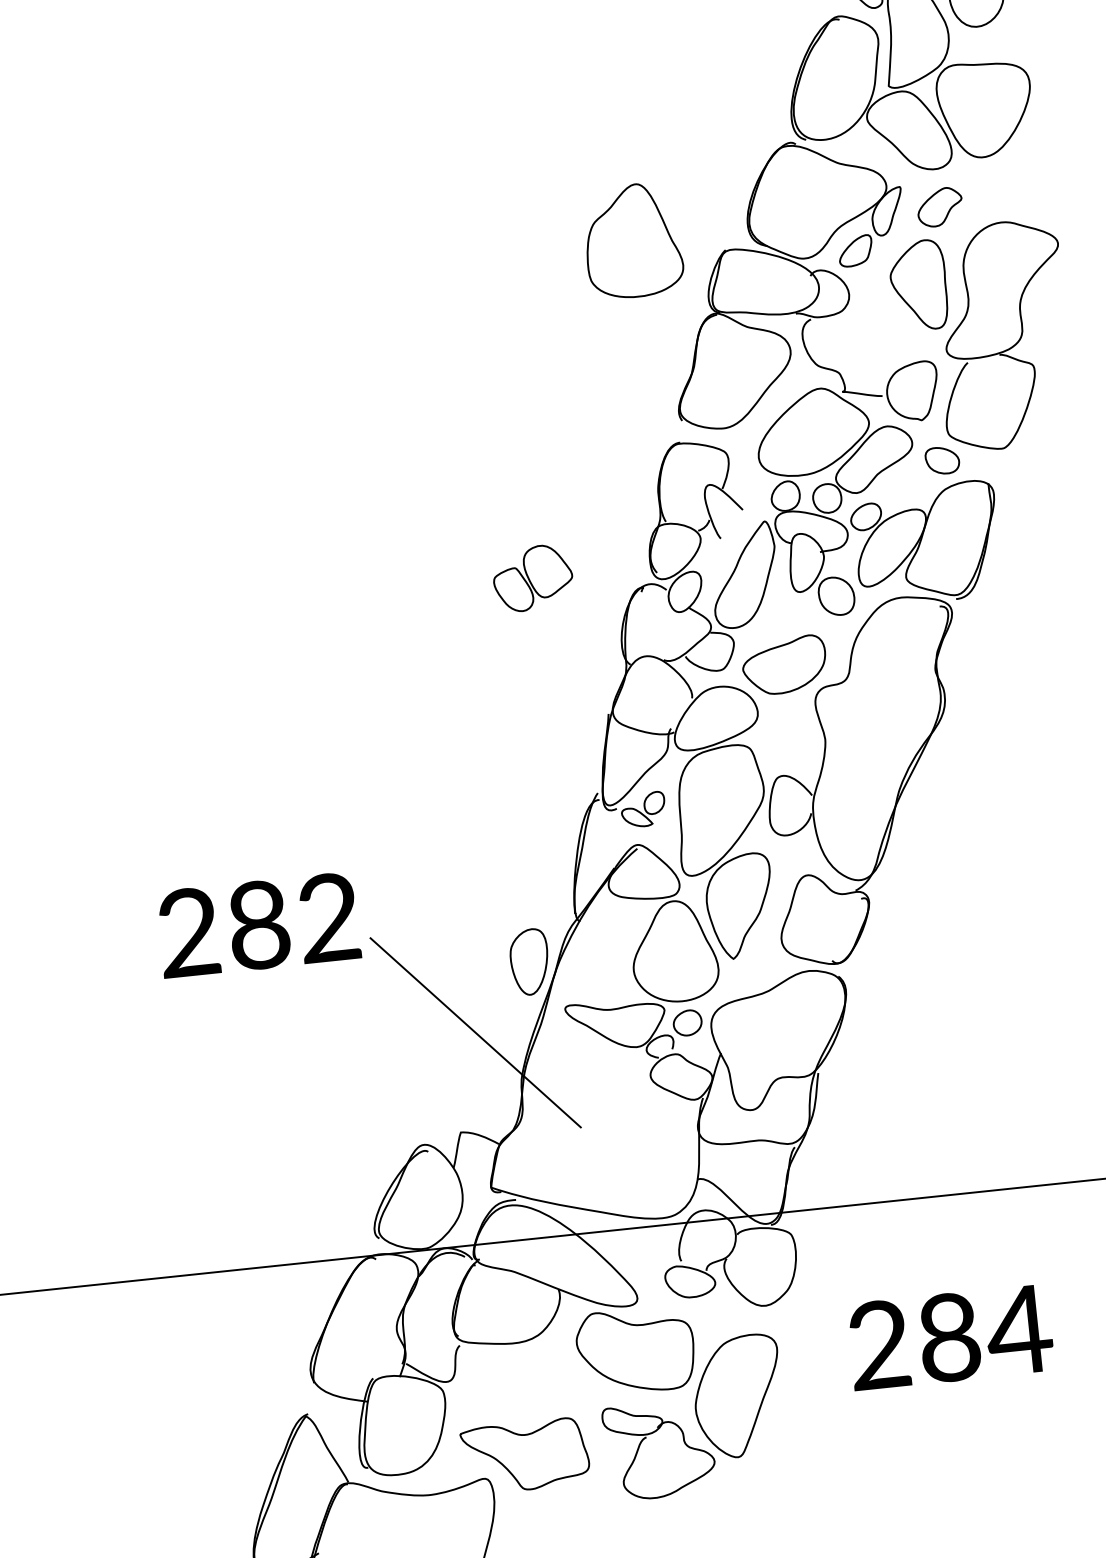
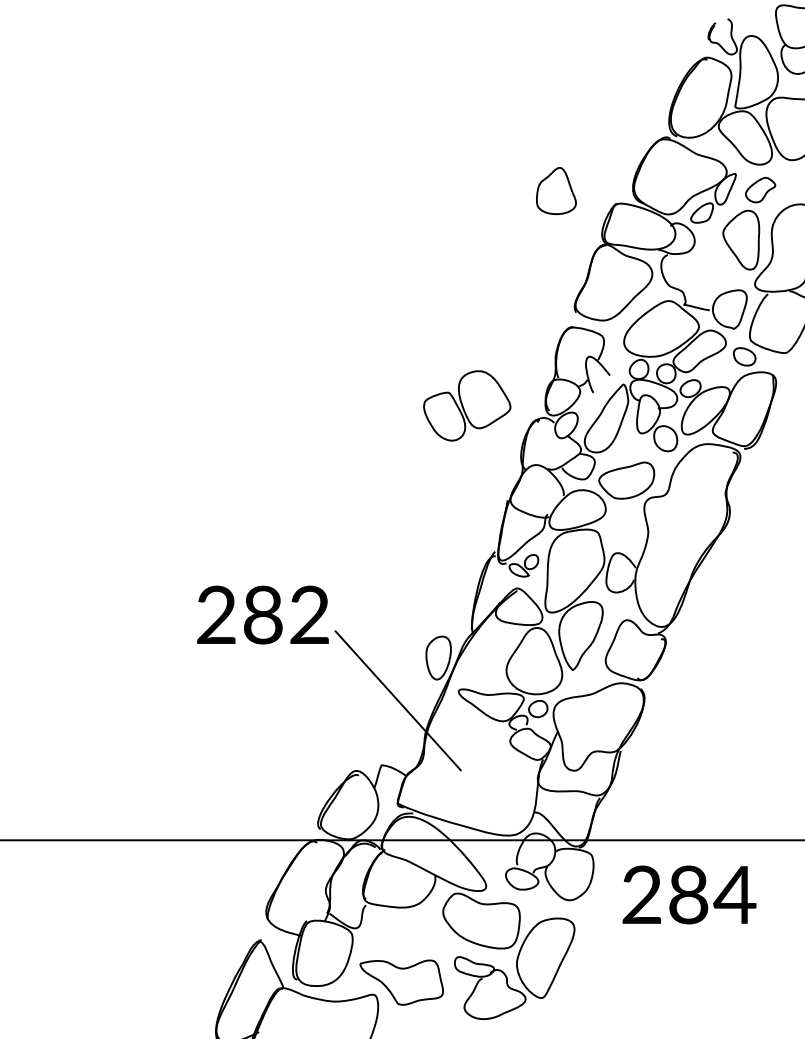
part: (633, 240) -> (556, 190), size x0.62
part: (533, 577) -> (467, 405), size x1.67
text: (950, 1336) -> (689, 894), moved

